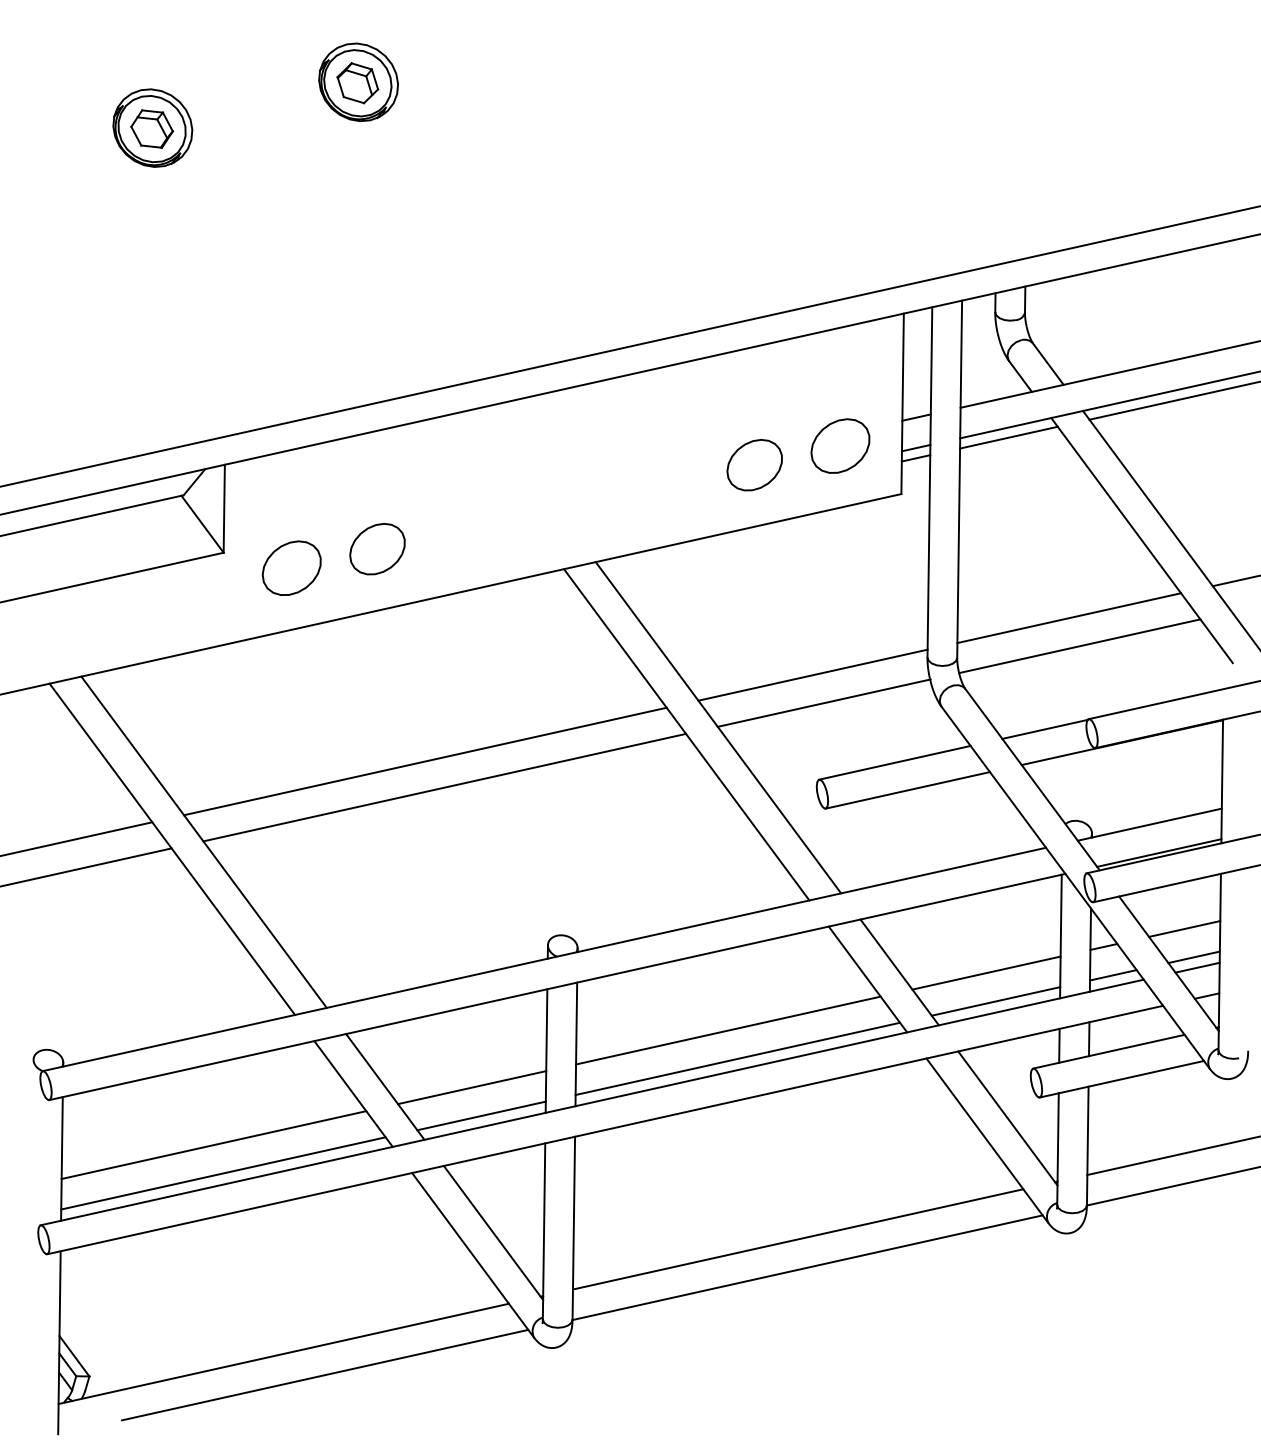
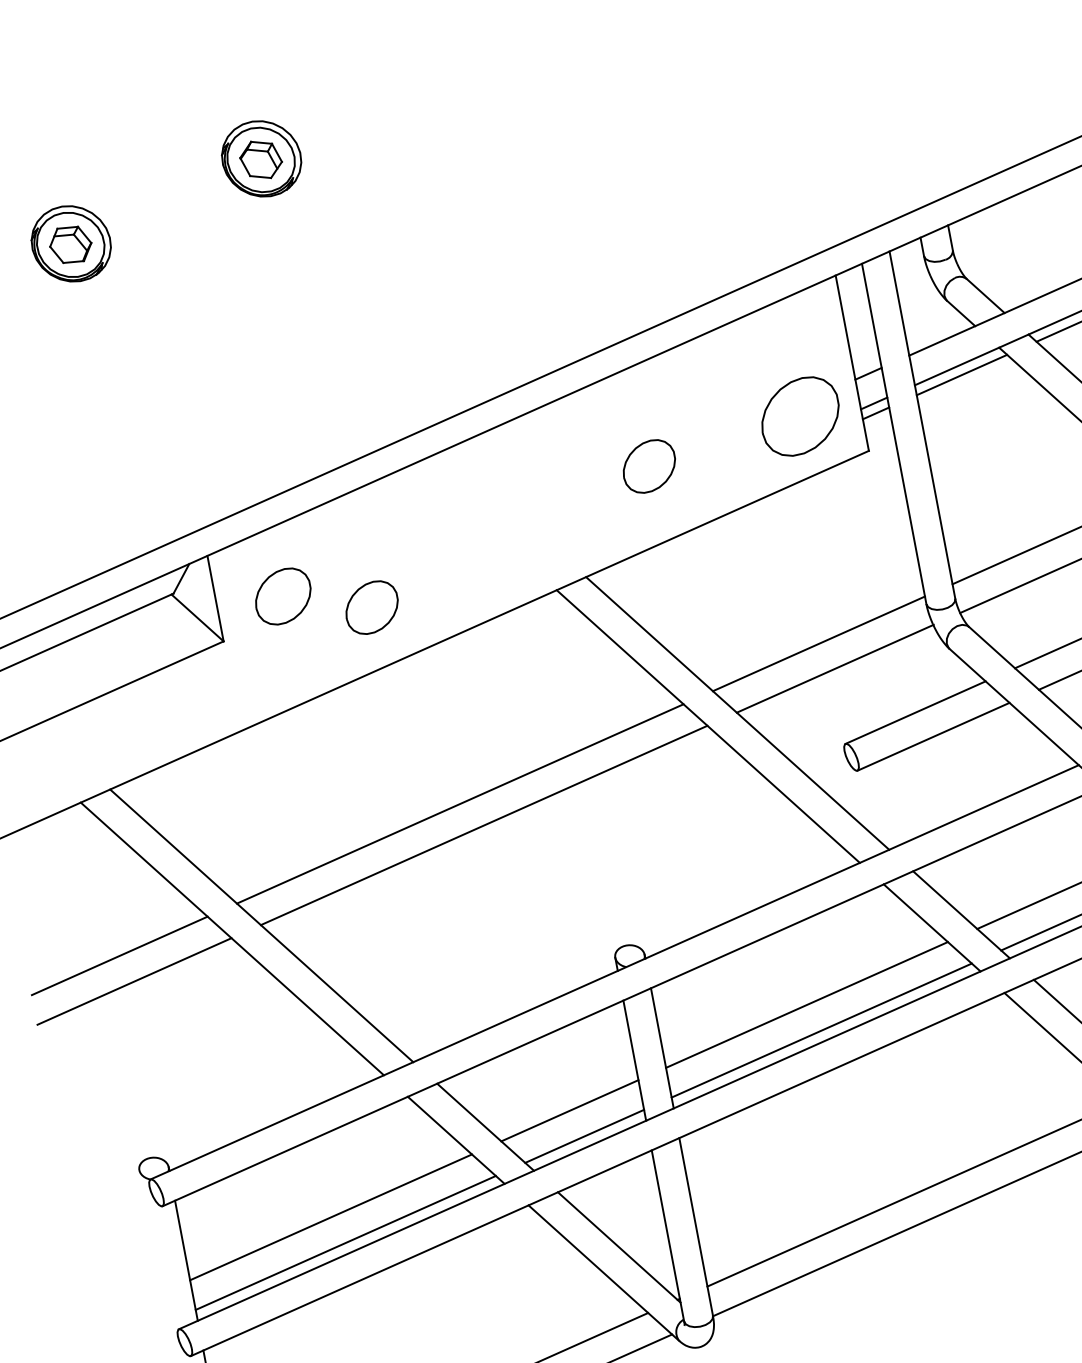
part: (840, 445) -> (800, 415), size x1.4
part: (754, 465) -> (649, 466), moved
part: (291, 567) -> (282, 595), moved

